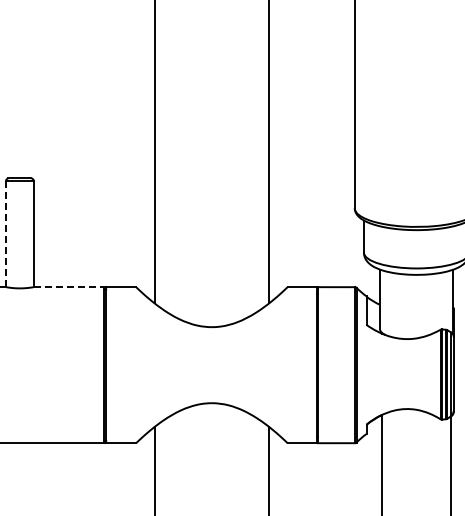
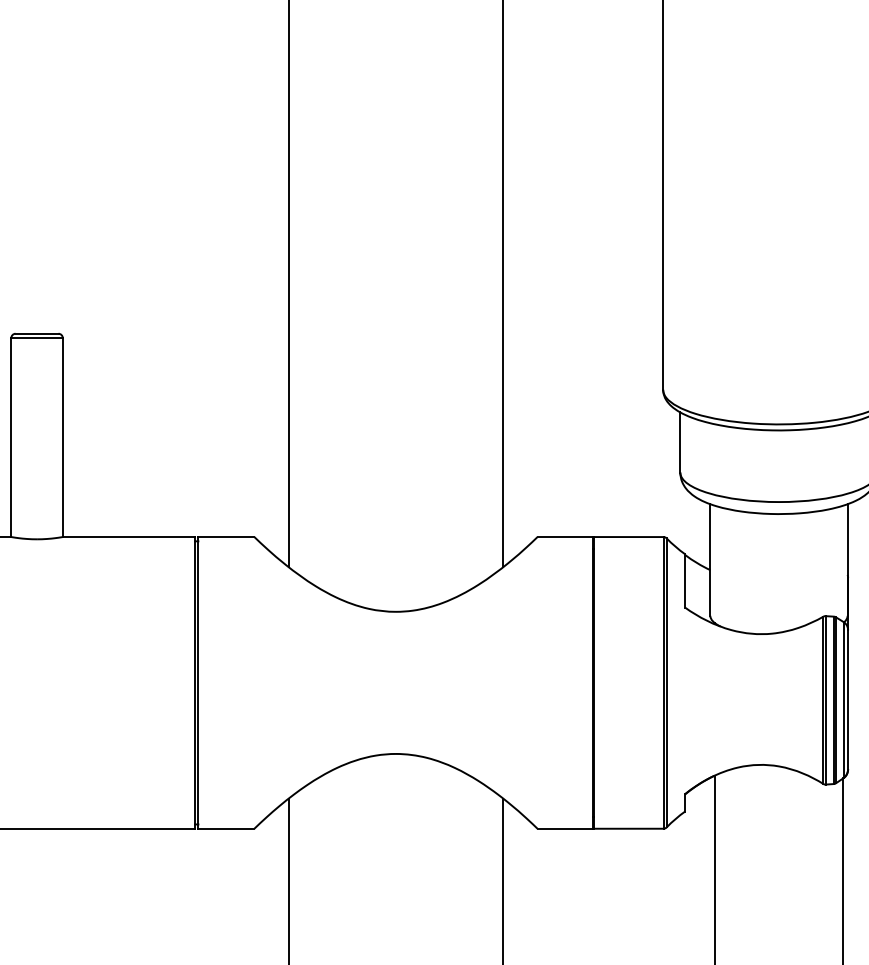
line: (6, 233) -> (11, 436), dashed -> solid
line: (69, 287) -> (129, 537), dashed -> solid

